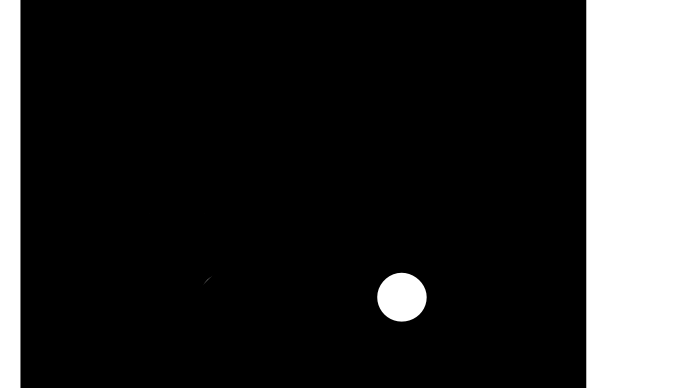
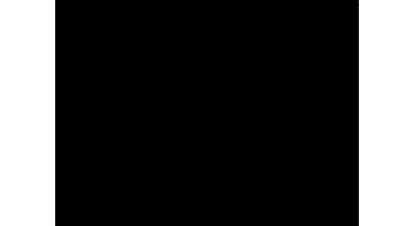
fill: (401, 297) -> (259, 166), added

